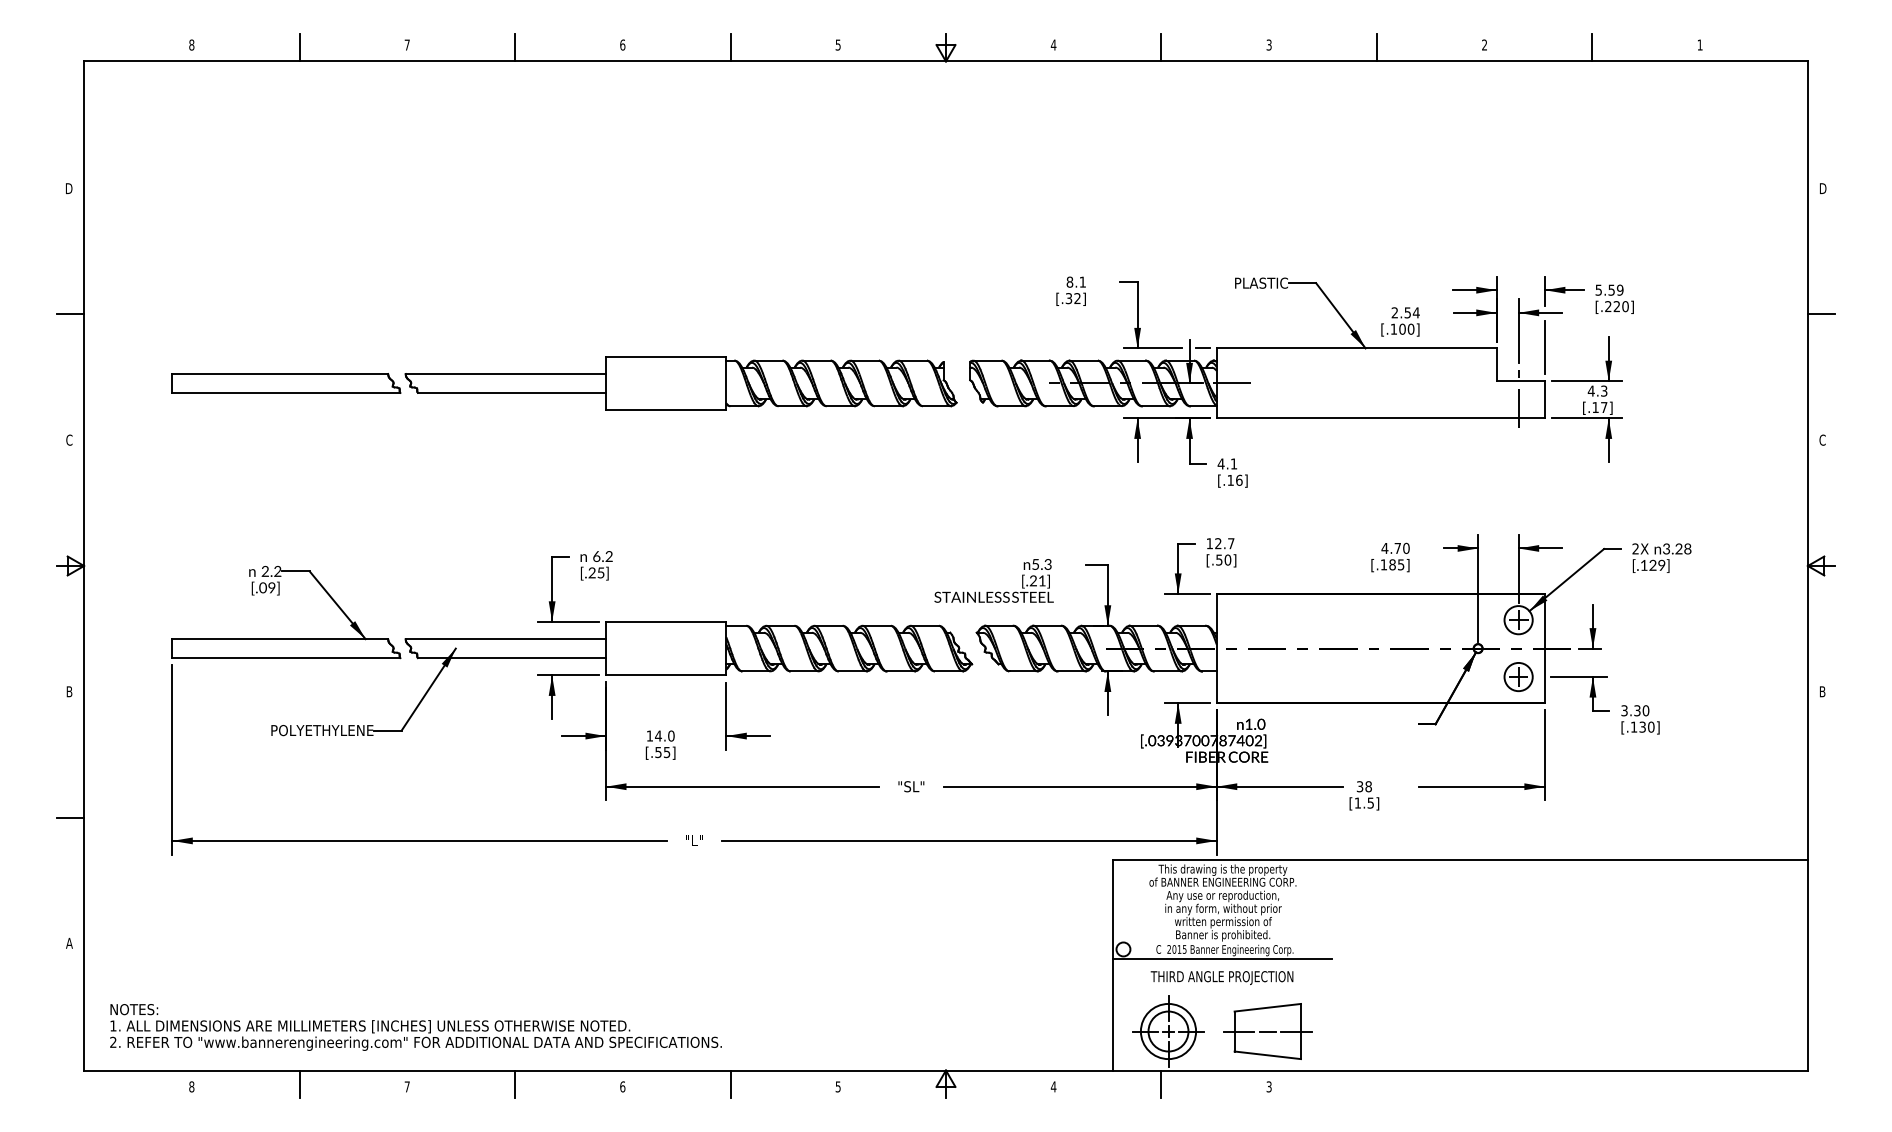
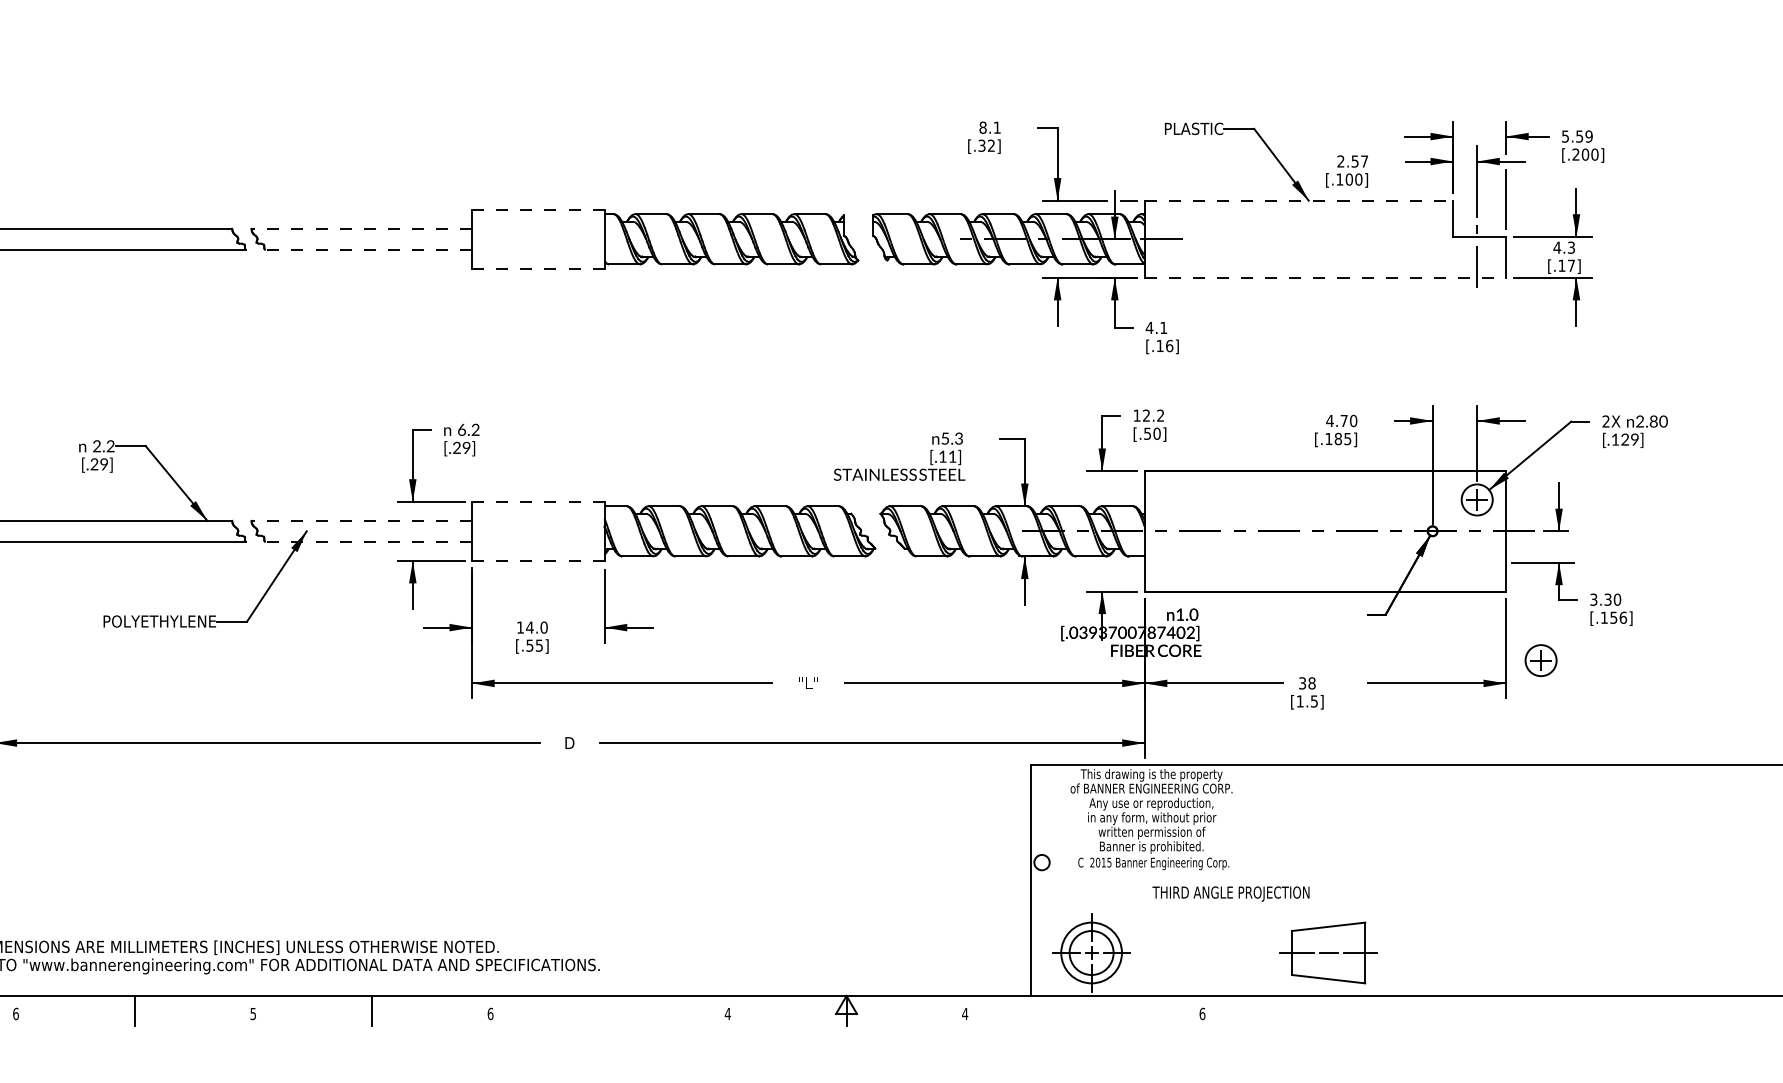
text: (1616, 306) -> (1584, 154), [.220] -> [.200]
text: (1415, 312) -> (1363, 161), 2.54 -> 2.57
line: (1357, 348) -> (1299, 200), solid -> dashed
line: (666, 356) -> (538, 209), solid -> dashed
line: (505, 373) -> (361, 228), solid -> dashed
line: (511, 392) -> (368, 249), solid -> dashed
line: (666, 410) -> (538, 269), solid -> dashed
line: (1381, 418) -> (1326, 277), solid -> dashed
text: (1231, 543) -> (1160, 415), 12.7 -> 12.2
text: (1677, 549) -> (1652, 422), 3.28 -> 2.80
text: (600, 572) -> (466, 447), [.25] -> [.29]
text: (1032, 580) -> (941, 456), [.21] -> [.11]
text: (262, 589) -> (93, 466), [.09] -> [.29]
line: (666, 621) -> (538, 501), solid -> dashed
line: (505, 639) -> (361, 521), solid -> dashed
line: (511, 658) -> (368, 542), solid -> dashed
line: (666, 675) -> (538, 560), solid -> dashed
part: (1518, 677) -> (1540, 661), moved
text: (1646, 726) -> (1618, 617), [.130] -> [.156]
text: (911, 786) -> (808, 683), "SL" -> "L"
text: (694, 840) -> (569, 742), "L" -> D
line: (1222, 958) -> (1151, 872), removed
text: (1221, 977) -> (1230, 893), moved
part: (1267, 1031) -> (1328, 952), moved
line: (730, 1083) -> (609, 1010), removed
line: (1161, 1083) -> (1083, 1010), removed
text: (191, 1086) -> (15, 1013), 8 -> 6
text: (406, 1086) -> (252, 1013), 7 -> 5
text: (837, 1086) -> (727, 1013), 5 -> 4
text: (1268, 1086) -> (1201, 1013), 3 -> 6

